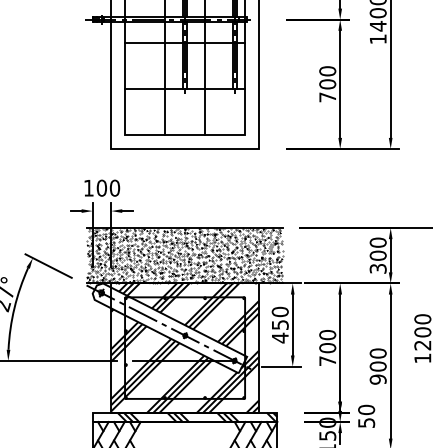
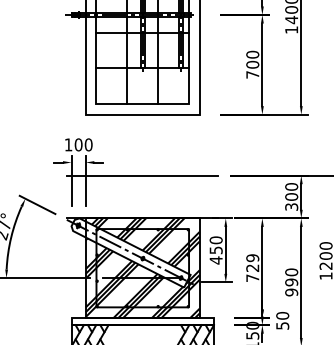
hatch: (184, 255) -> (142, 196), removed
text: (327, 341) -> (252, 263), 700 -> 729
text: (378, 366) -> (291, 282), 900 -> 990
hatch: (197, 417) -> (152, 321), removed

